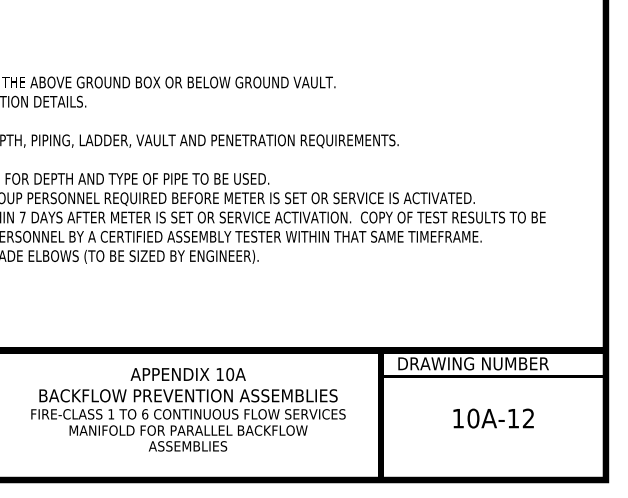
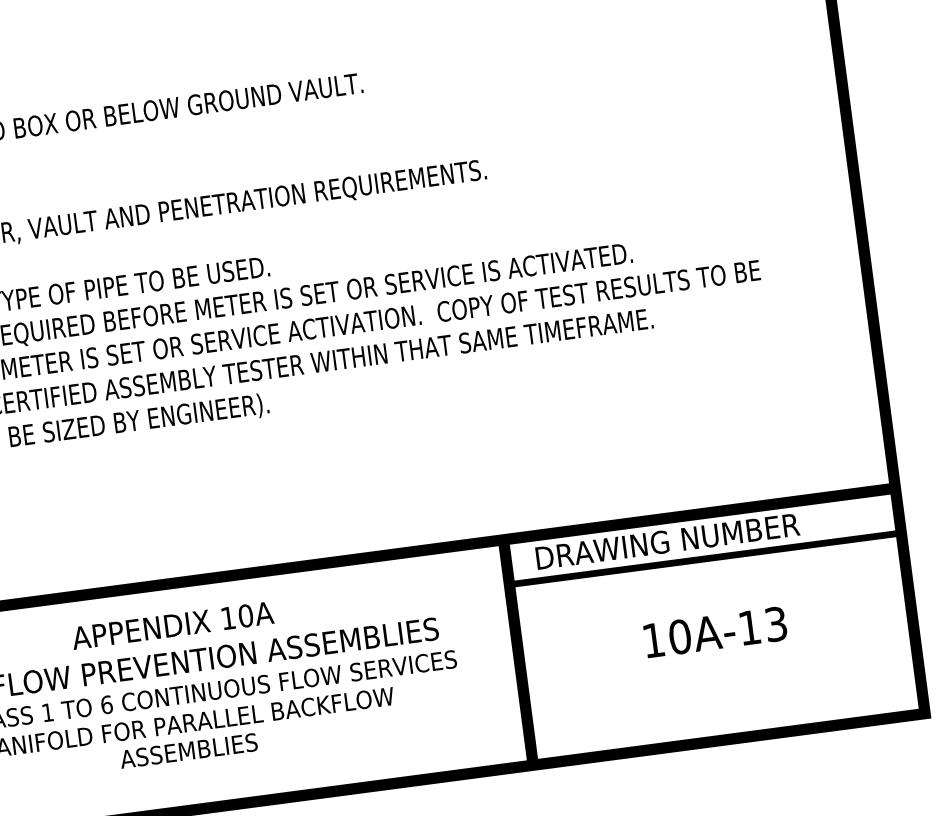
text: (528, 418) -> (775, 624), 10A-12 -> 10A-13

